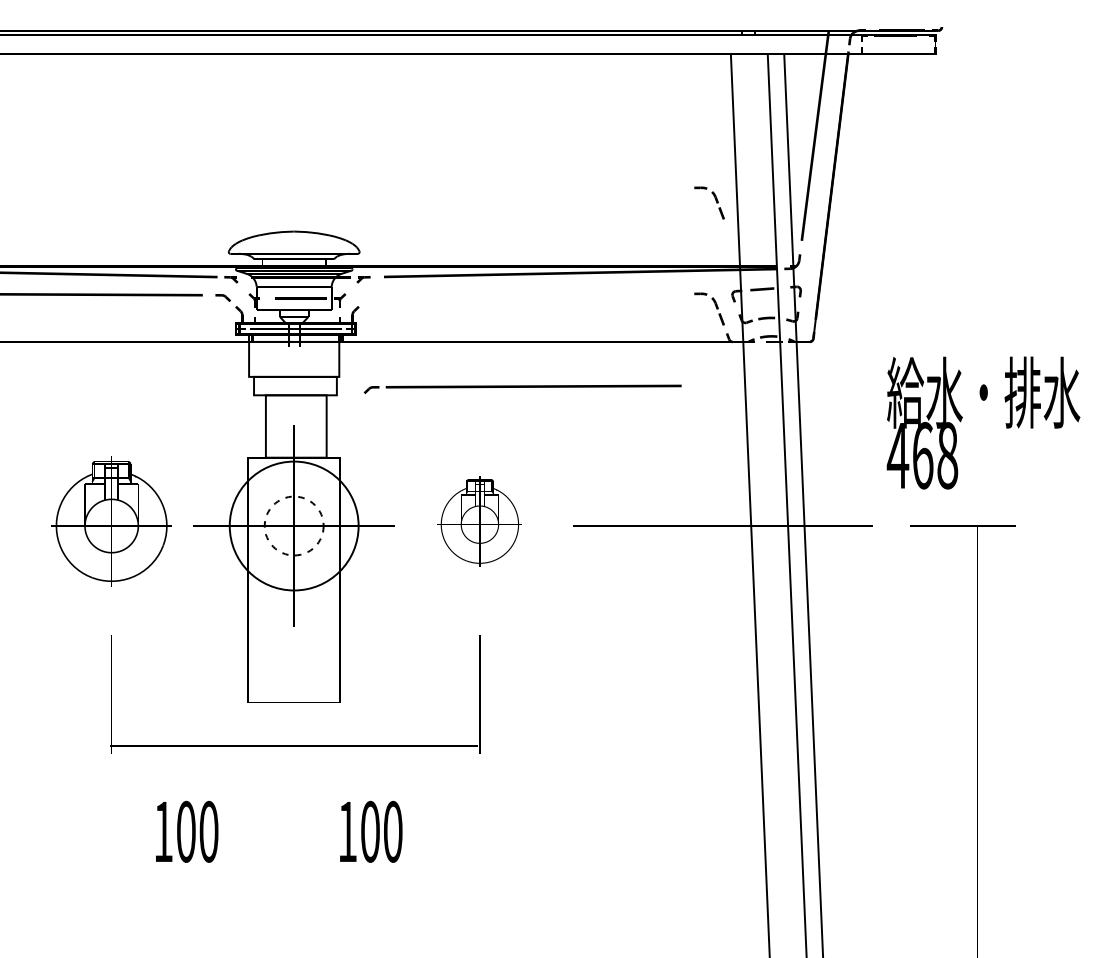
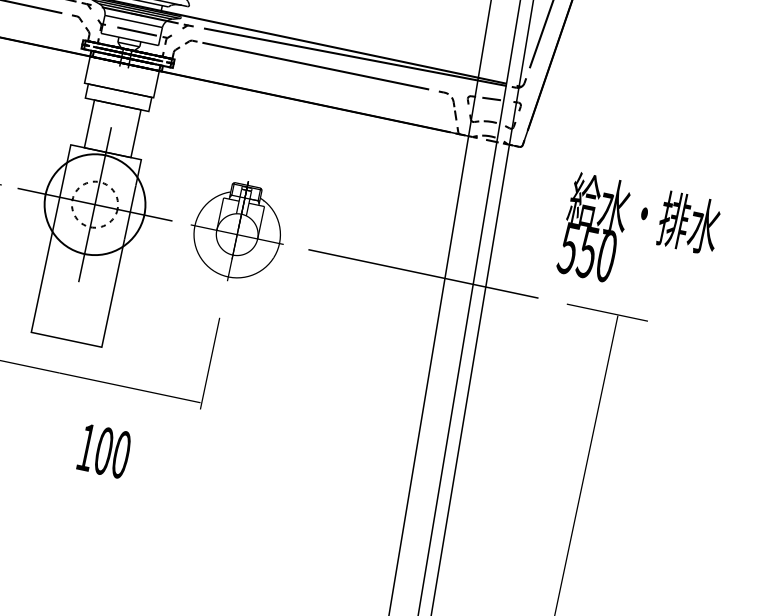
part: (715, 201) -> (469, 24), removed
part: (522, 388) -> (306, 65), moved
text: (922, 455) -> (587, 252), 468 -> 550
part: (479, 521) -> (237, 231), size x1.43

